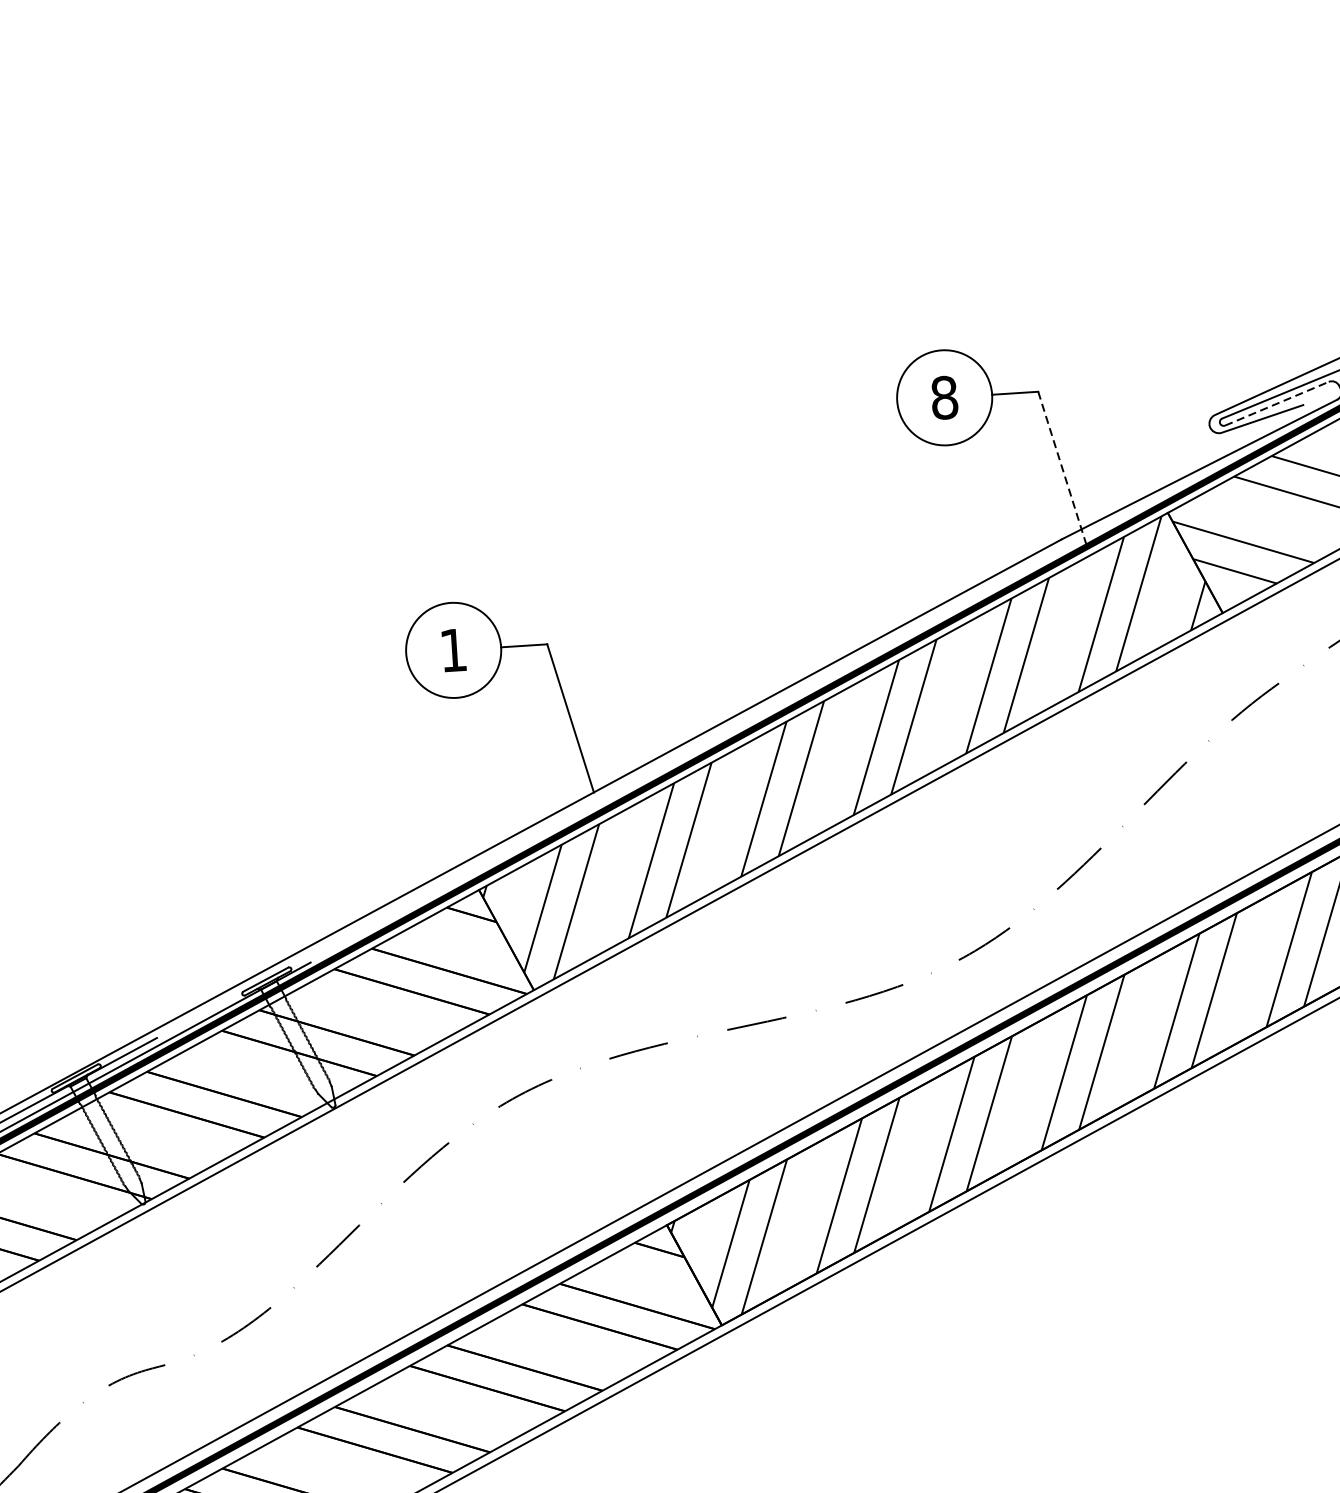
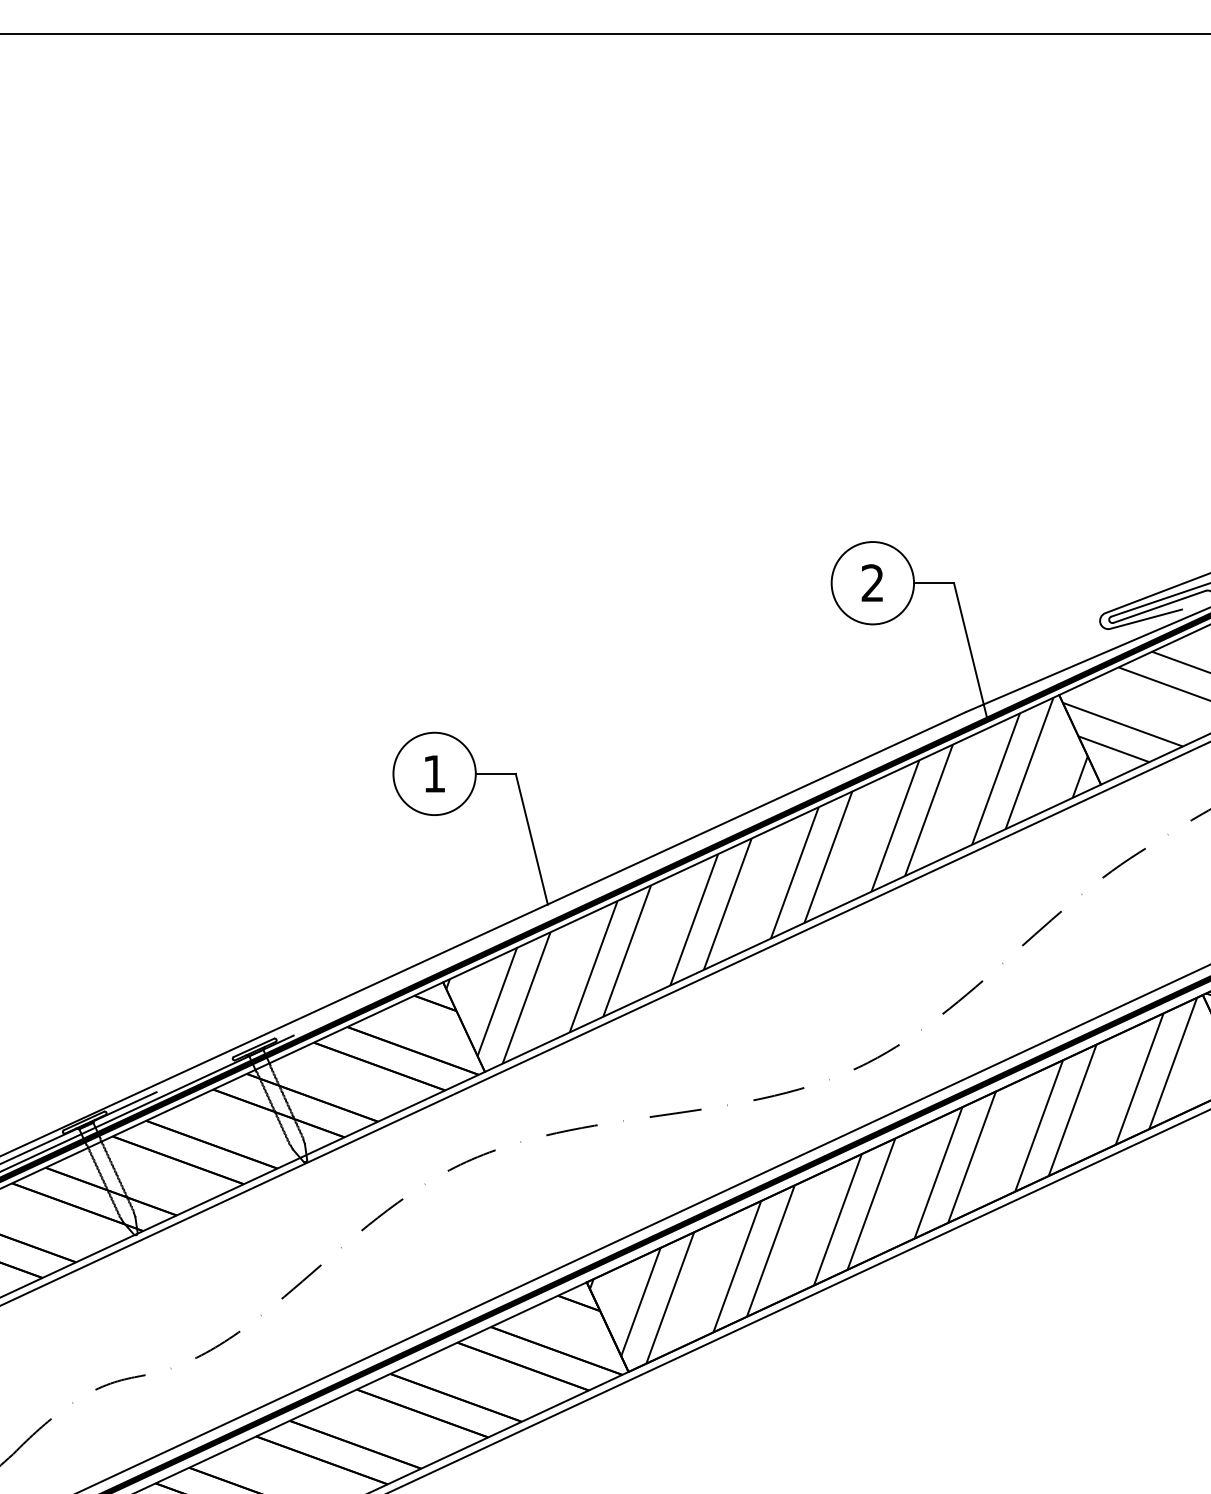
text: (944, 398) -> (872, 583), 8 -> 2
line: (1276, 403) -> (1159, 606), dashed -> solid
line: (1062, 469) -> (970, 651), dashed -> solid

